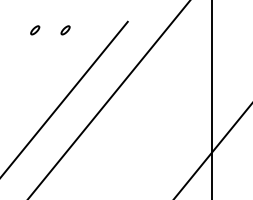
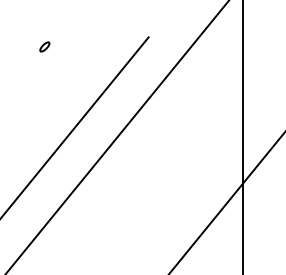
part: (65, 29) -> (78, 46), removed

